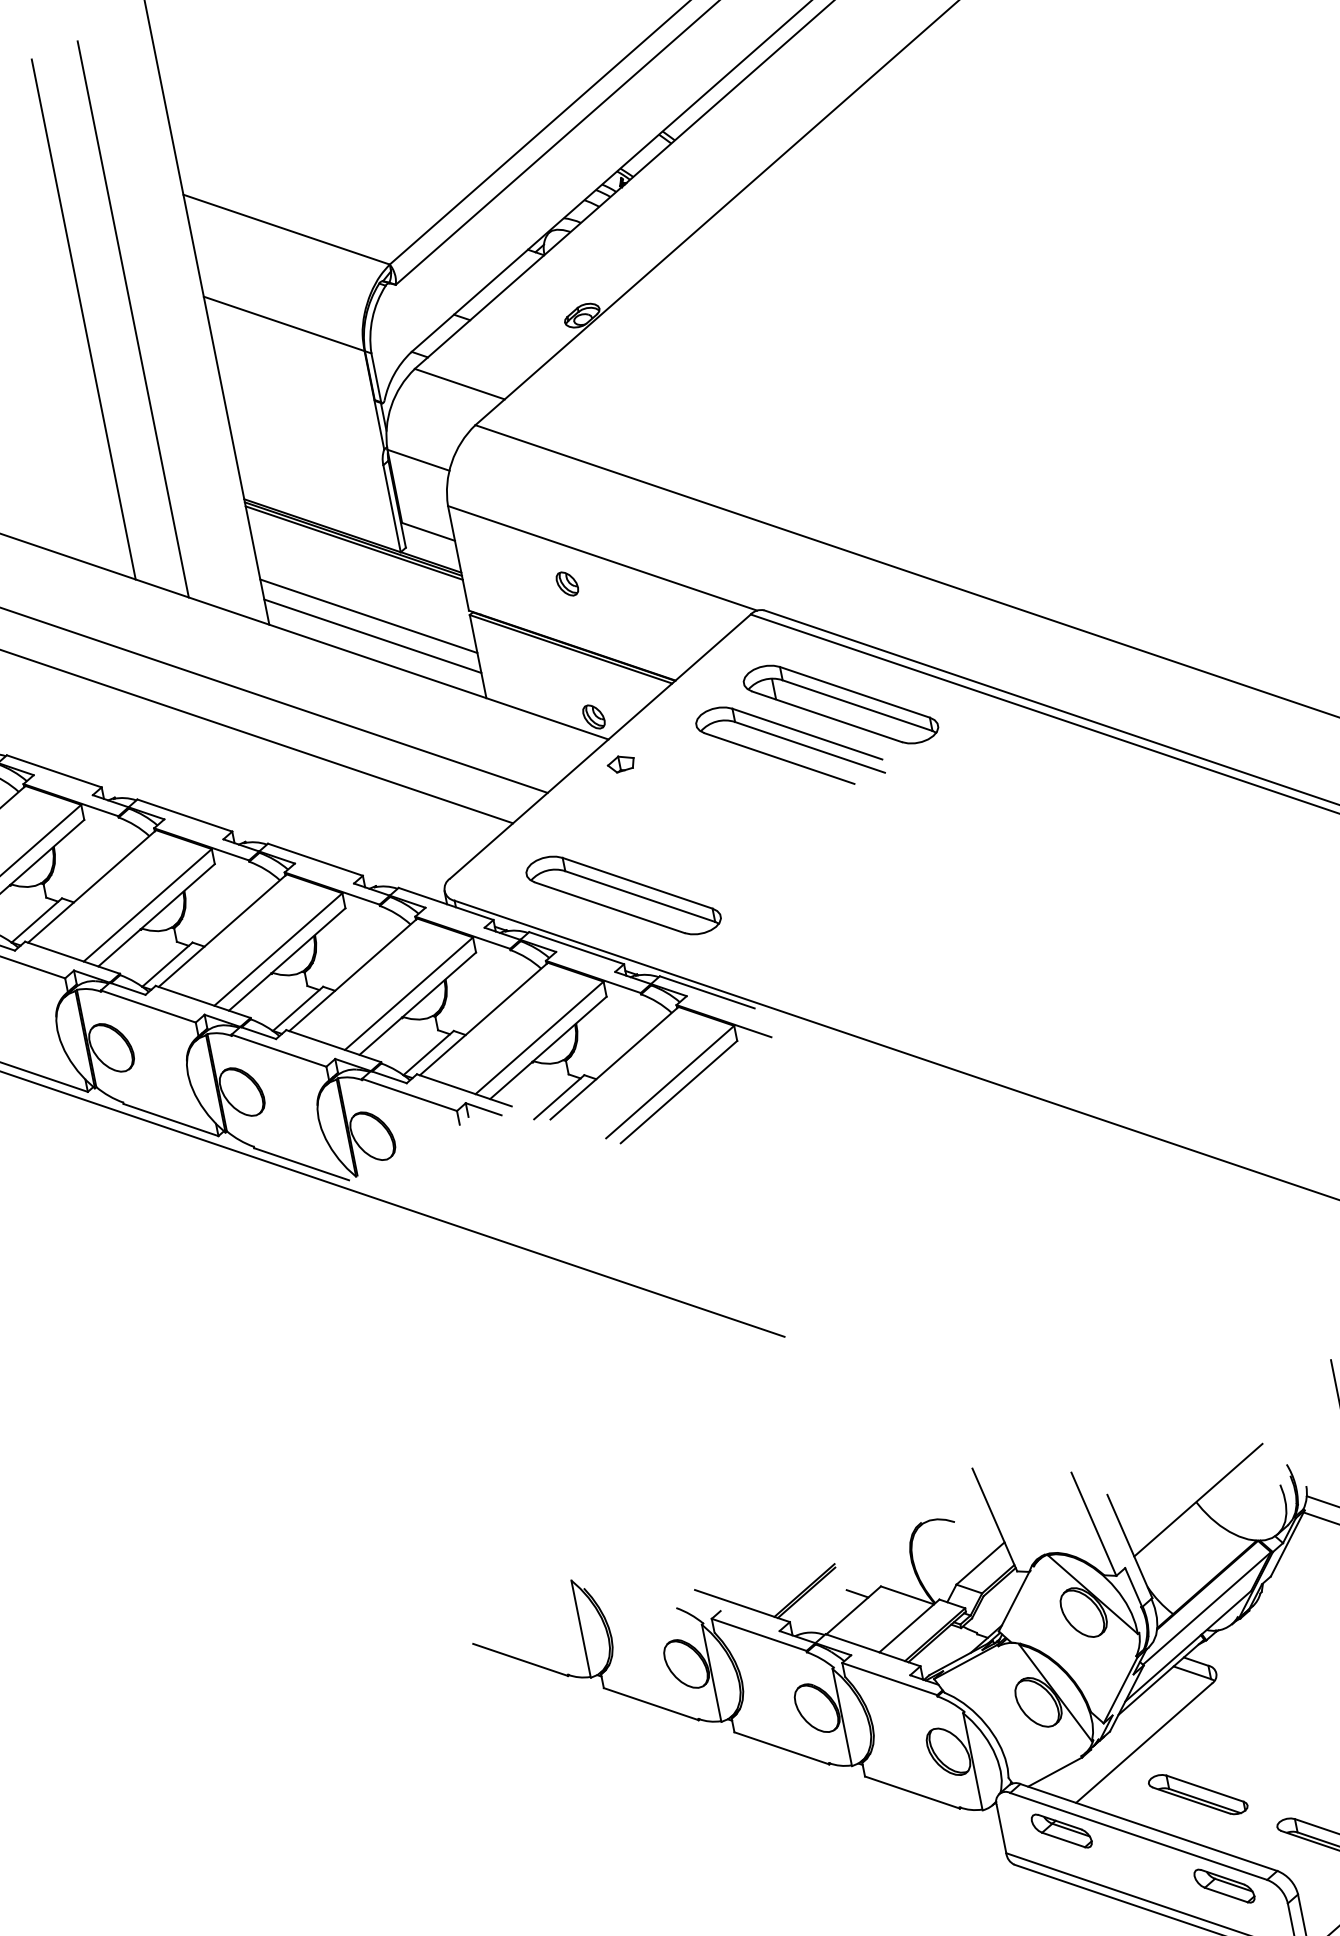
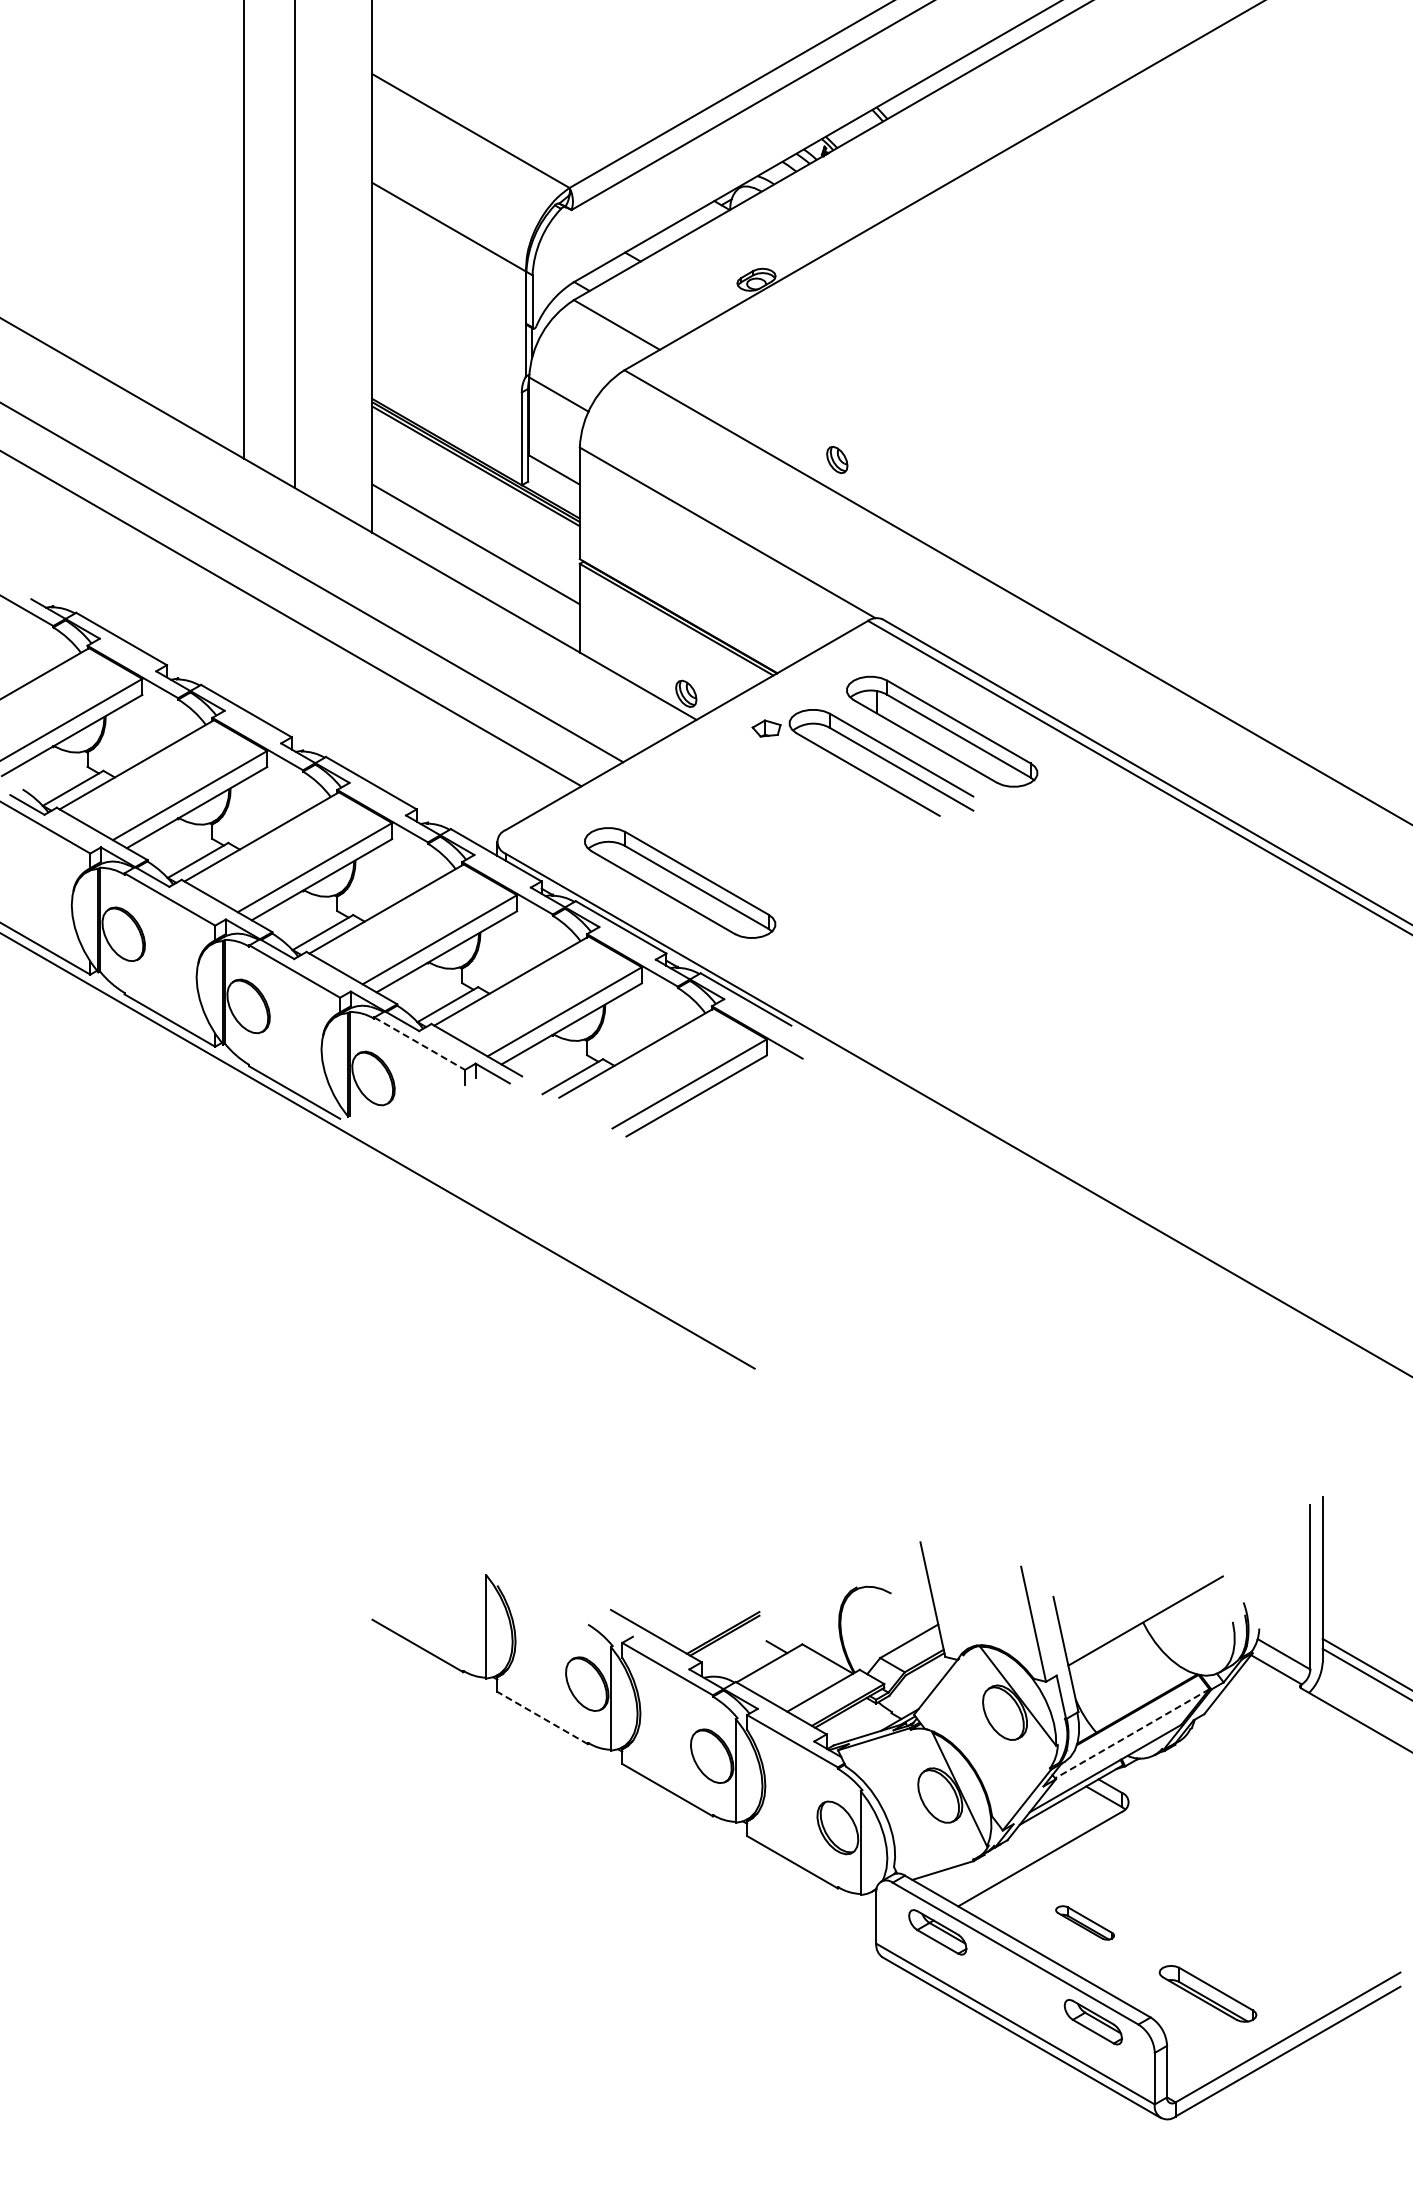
part: (567, 584) -> (837, 460), moved
line: (372, 636) -> (475, 565), removed
part: (621, 763) -> (766, 728), moved
line: (410, 1094) -> (420, 1043), solid -> dashed
line: (1206, 1609) -> (1131, 1734), solid -> dashed
line: (650, 1703) -> (542, 1717), solid -> dashed
part: (1197, 1794) -> (1084, 1922), size x0.6

